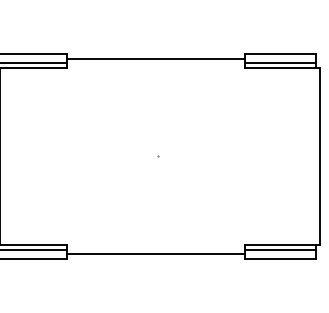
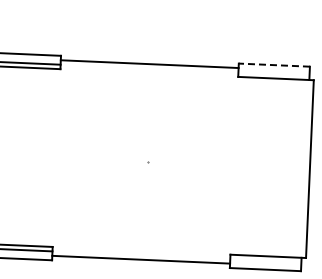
line: (280, 54) -> (274, 65), solid -> dashed
line: (279, 63) -> (273, 74), removed
line: (279, 249) -> (265, 260), removed

